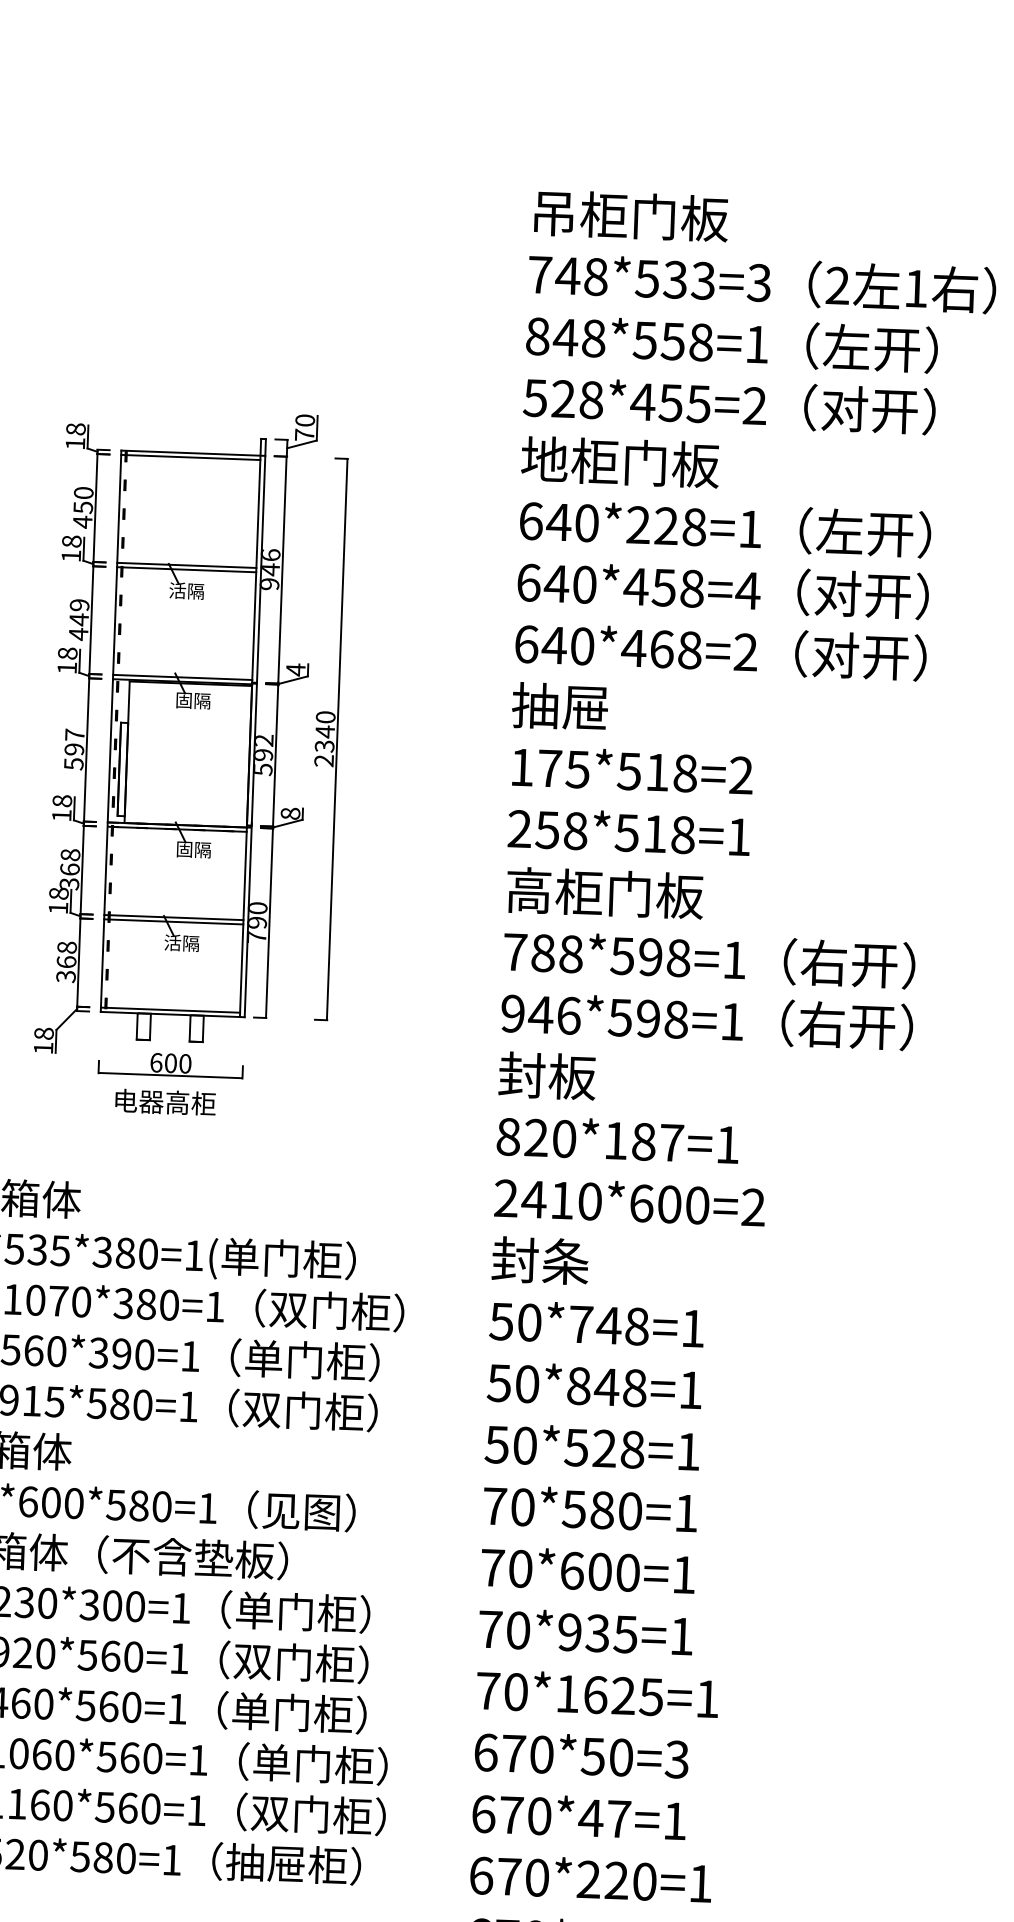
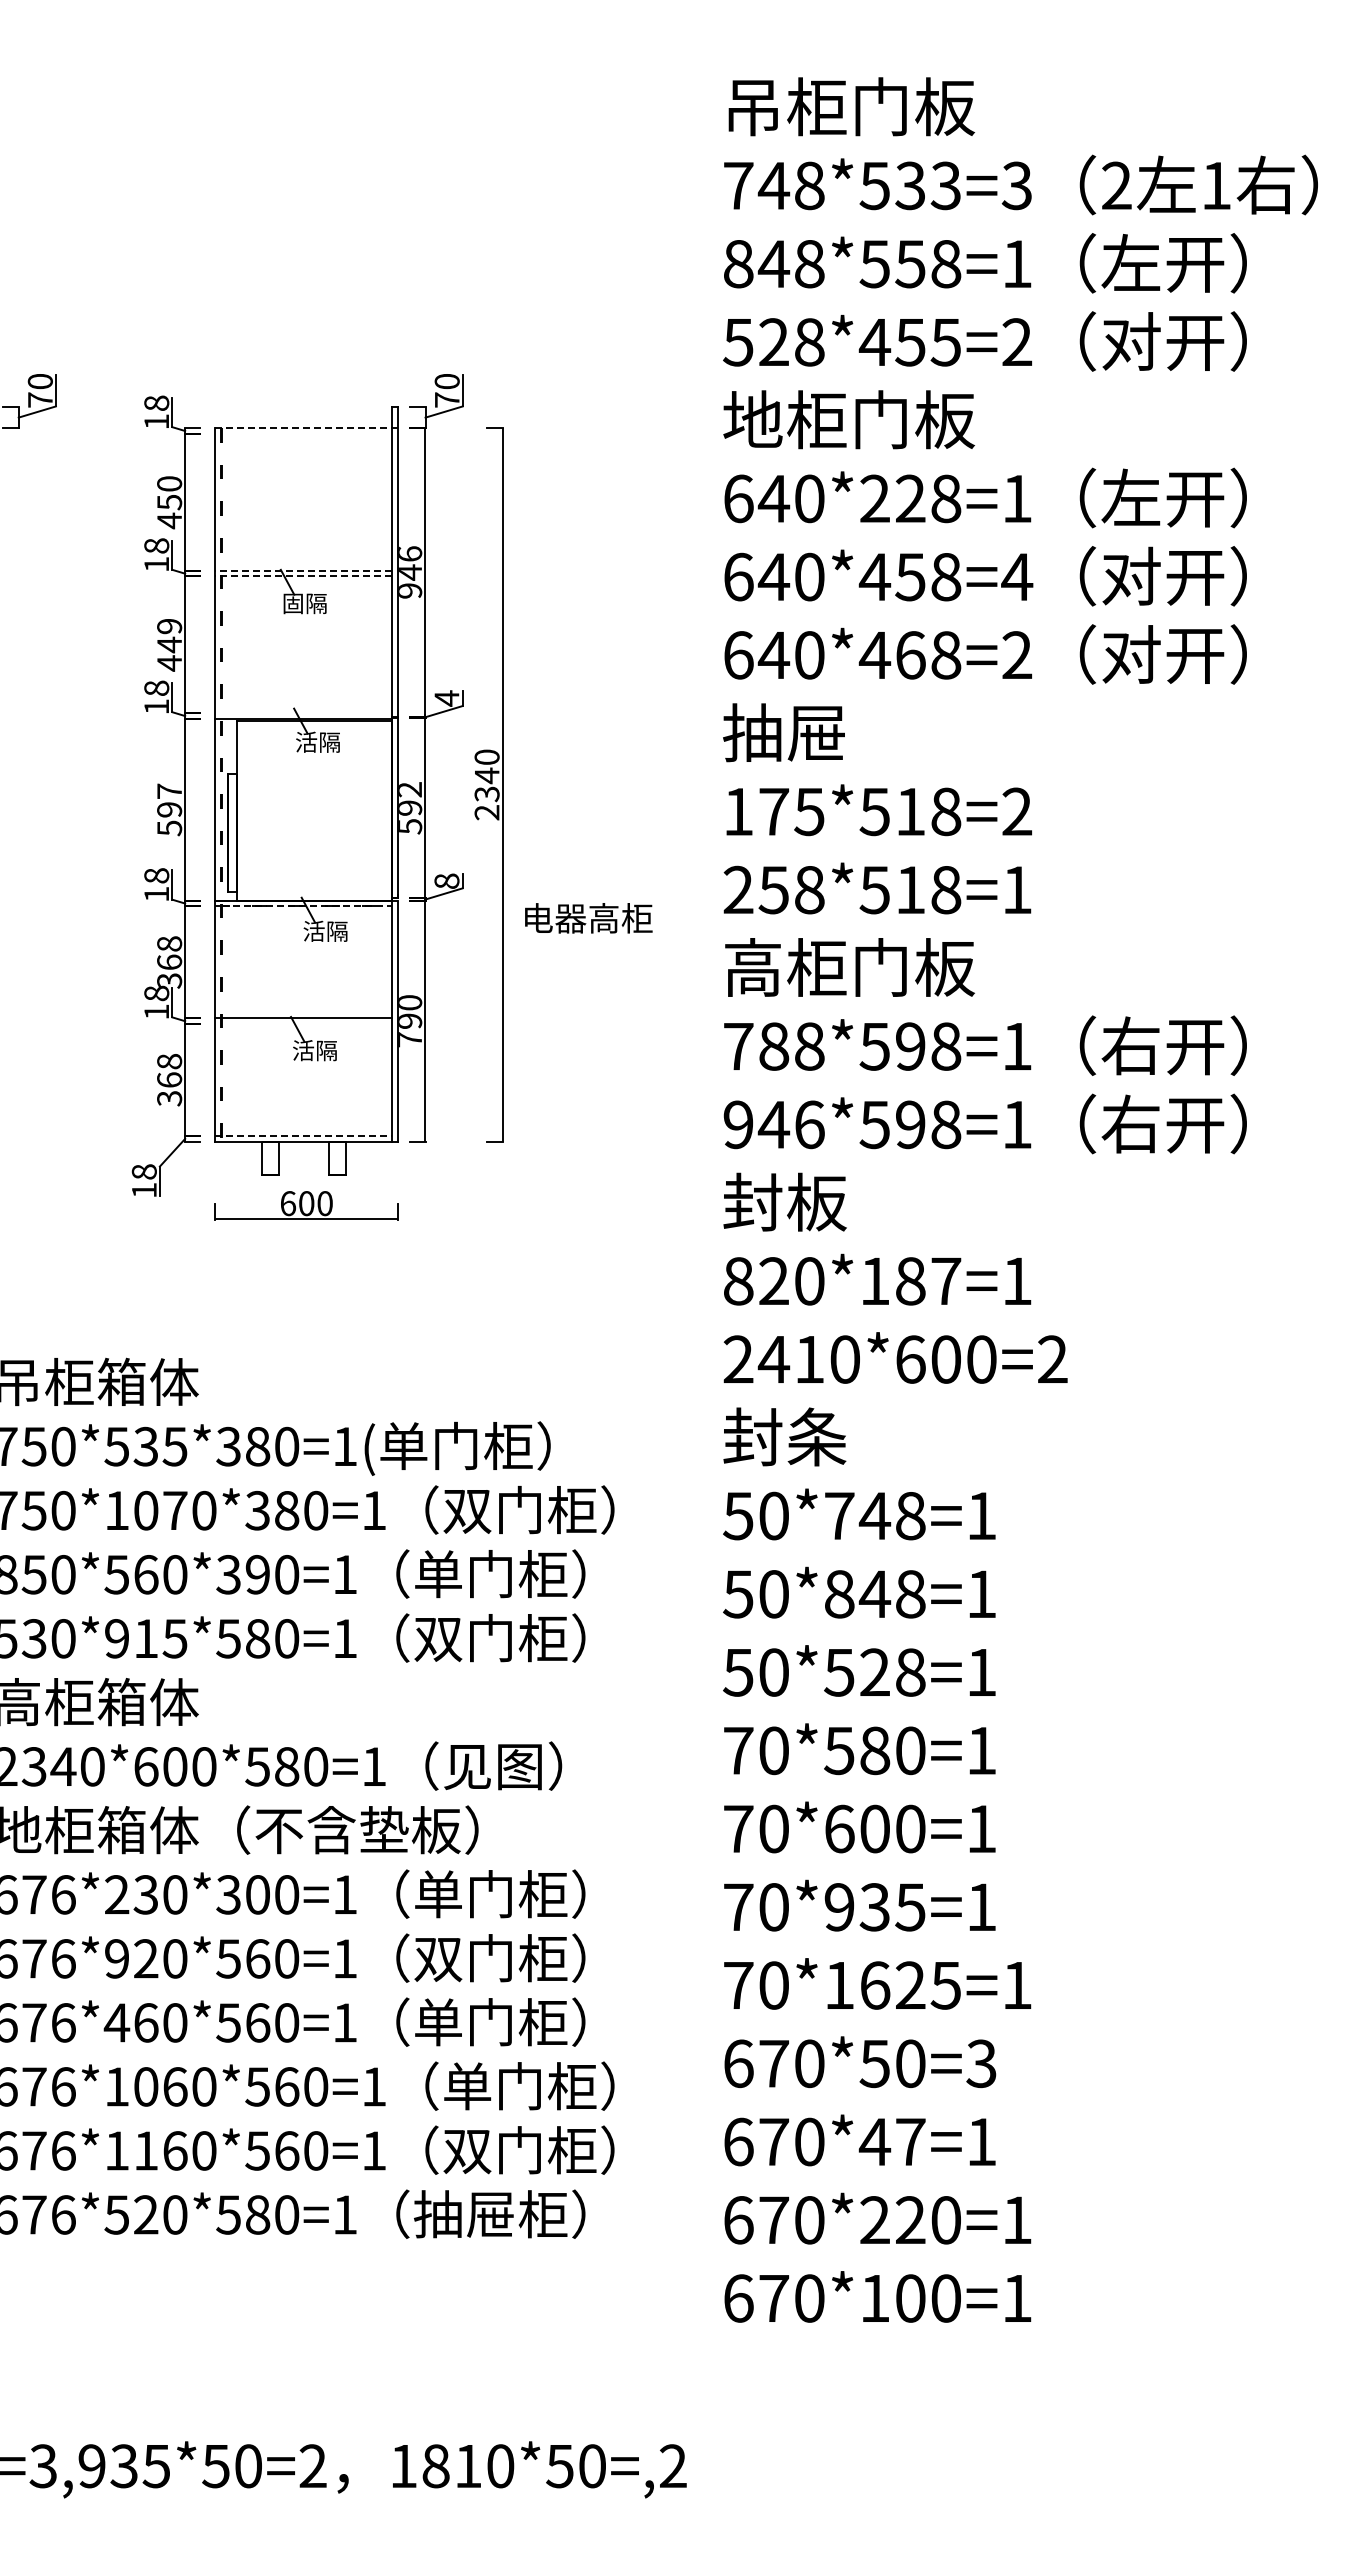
line: (193, 453) -> (307, 428), solid -> dashed
line: (190, 457) -> (303, 433), removed
line: (186, 565) -> (303, 570), solid -> dashed
line: (186, 569) -> (303, 576), solid -> dashed
text: (177, 590) -> (292, 603), 活隔 -> 固隔
line: (182, 677) -> (303, 713), removed
text: (184, 699) -> (306, 741), 固隔 -> 活隔
line: (180, 829) -> (307, 906), solid -> dashed
text: (184, 848) -> (313, 930), 固隔 -> 活隔
line: (173, 921) -> (303, 1023), removed
line: (171, 1010) -> (304, 1136), solid -> dashed
text: (165, 1102) -> (588, 918), moved

